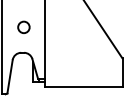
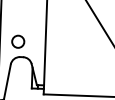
circle: (23, 26) -> (17, 40), moved

